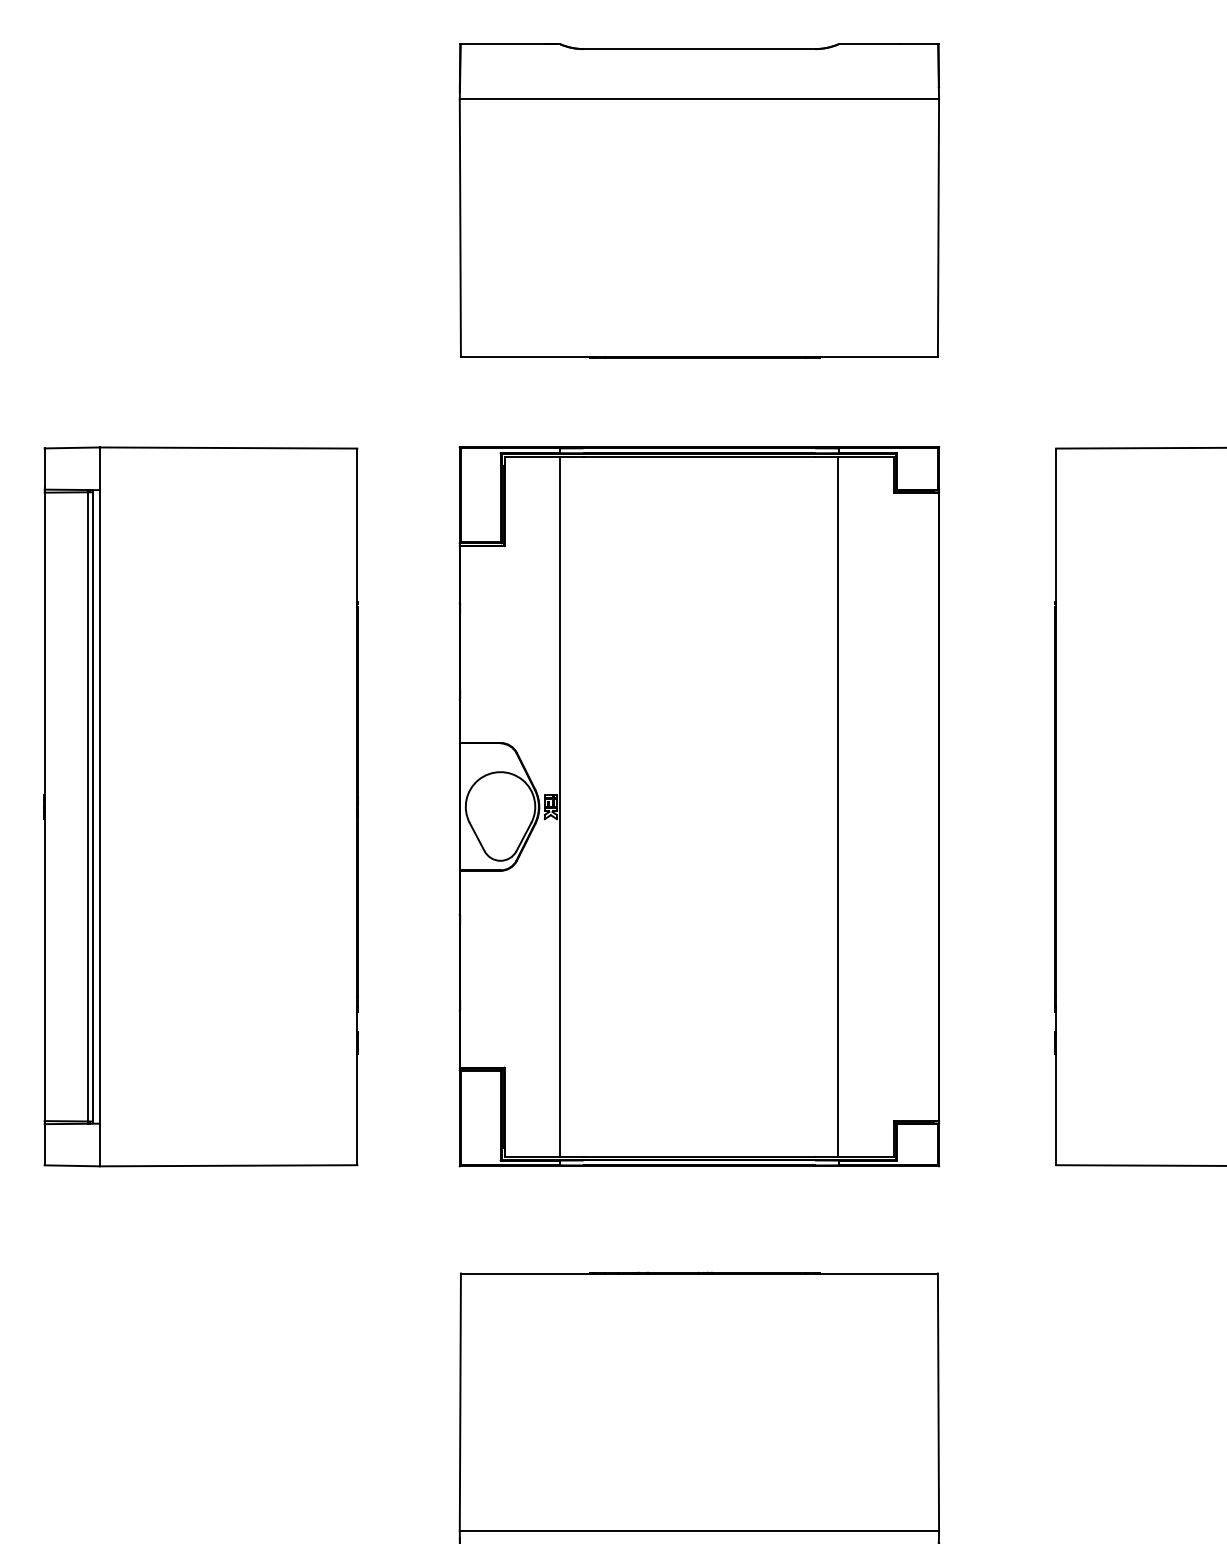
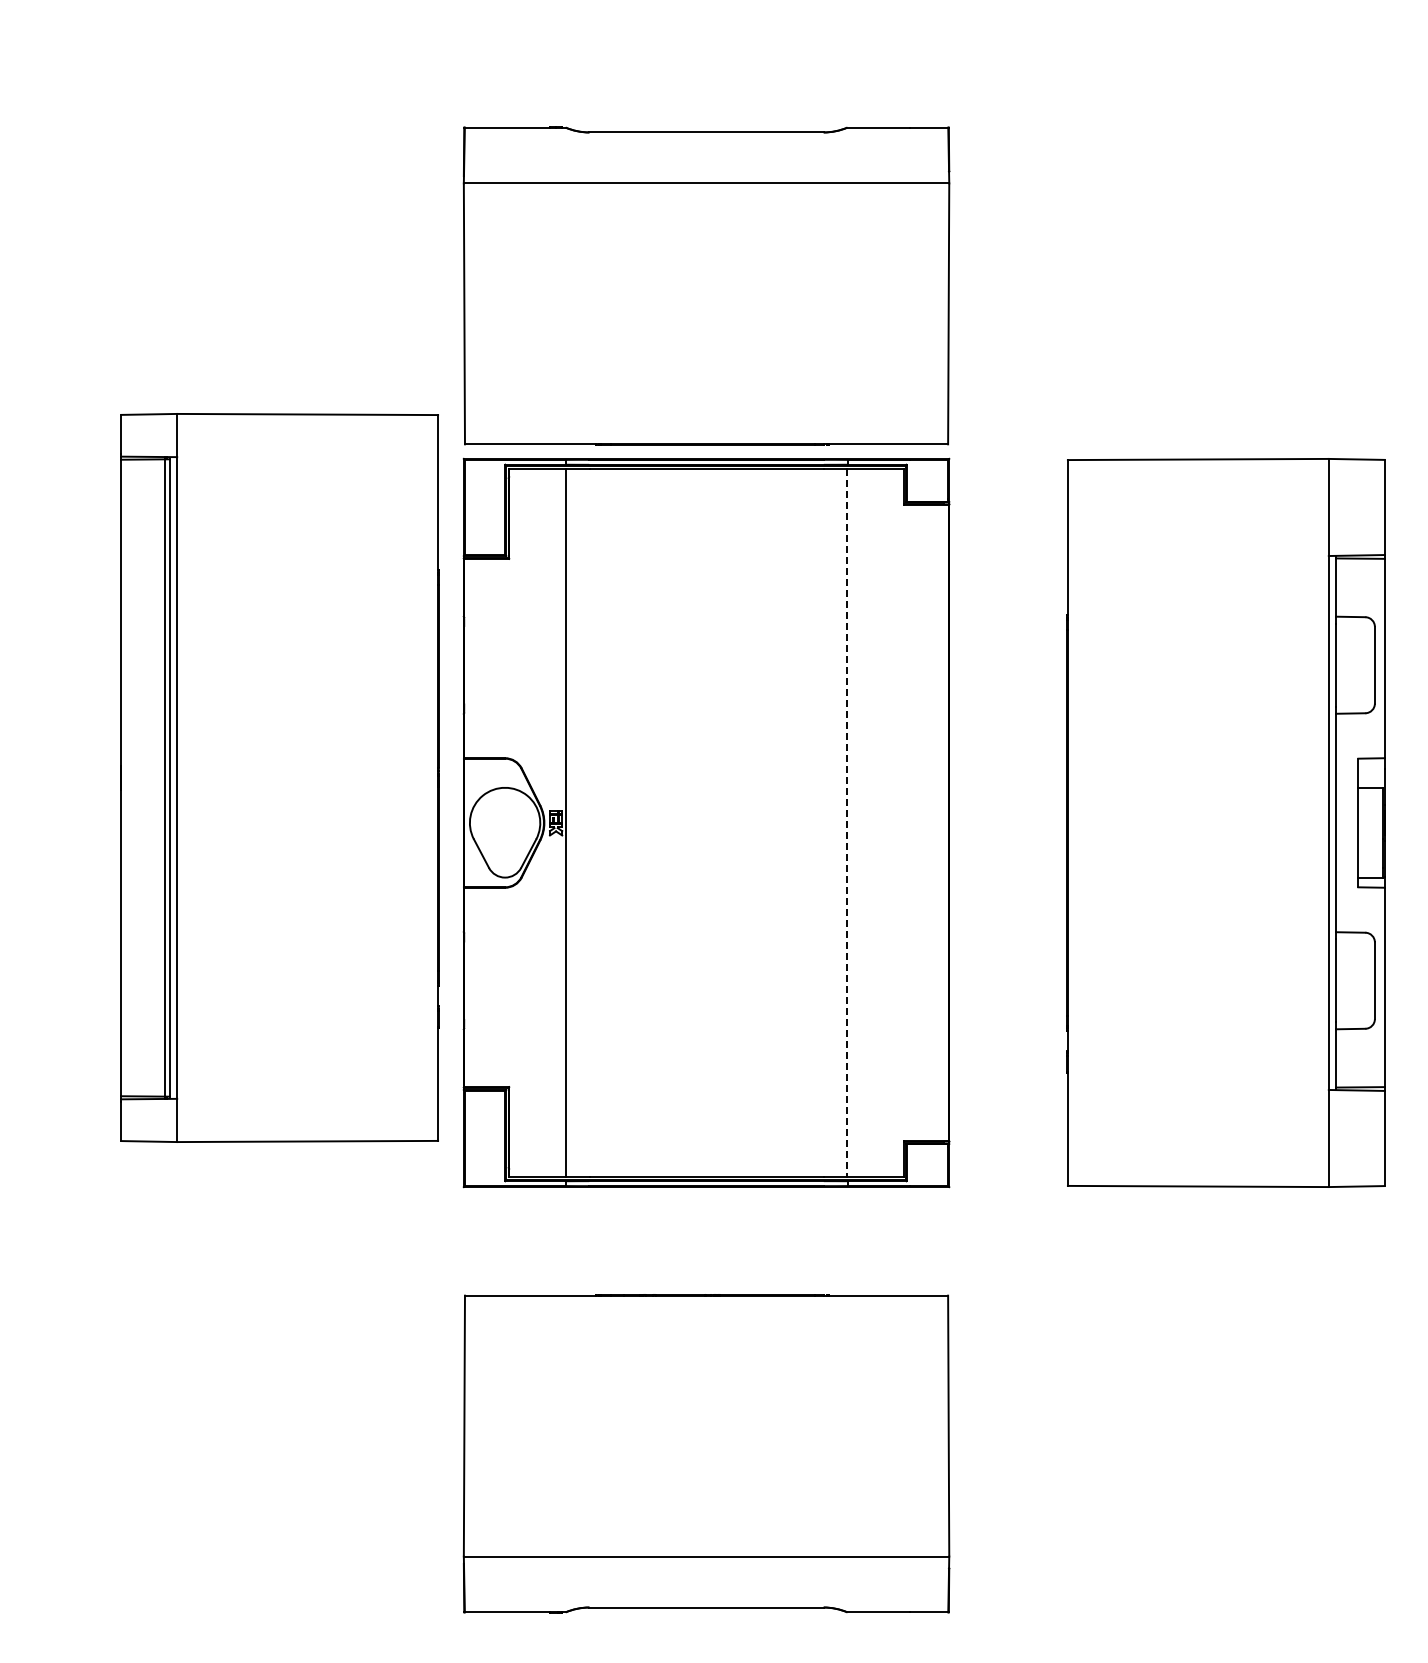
part: (699, 200) -> (706, 285), moved
part: (200, 806) -> (279, 777), moved
line: (838, 807) -> (847, 823), solid -> dashed

